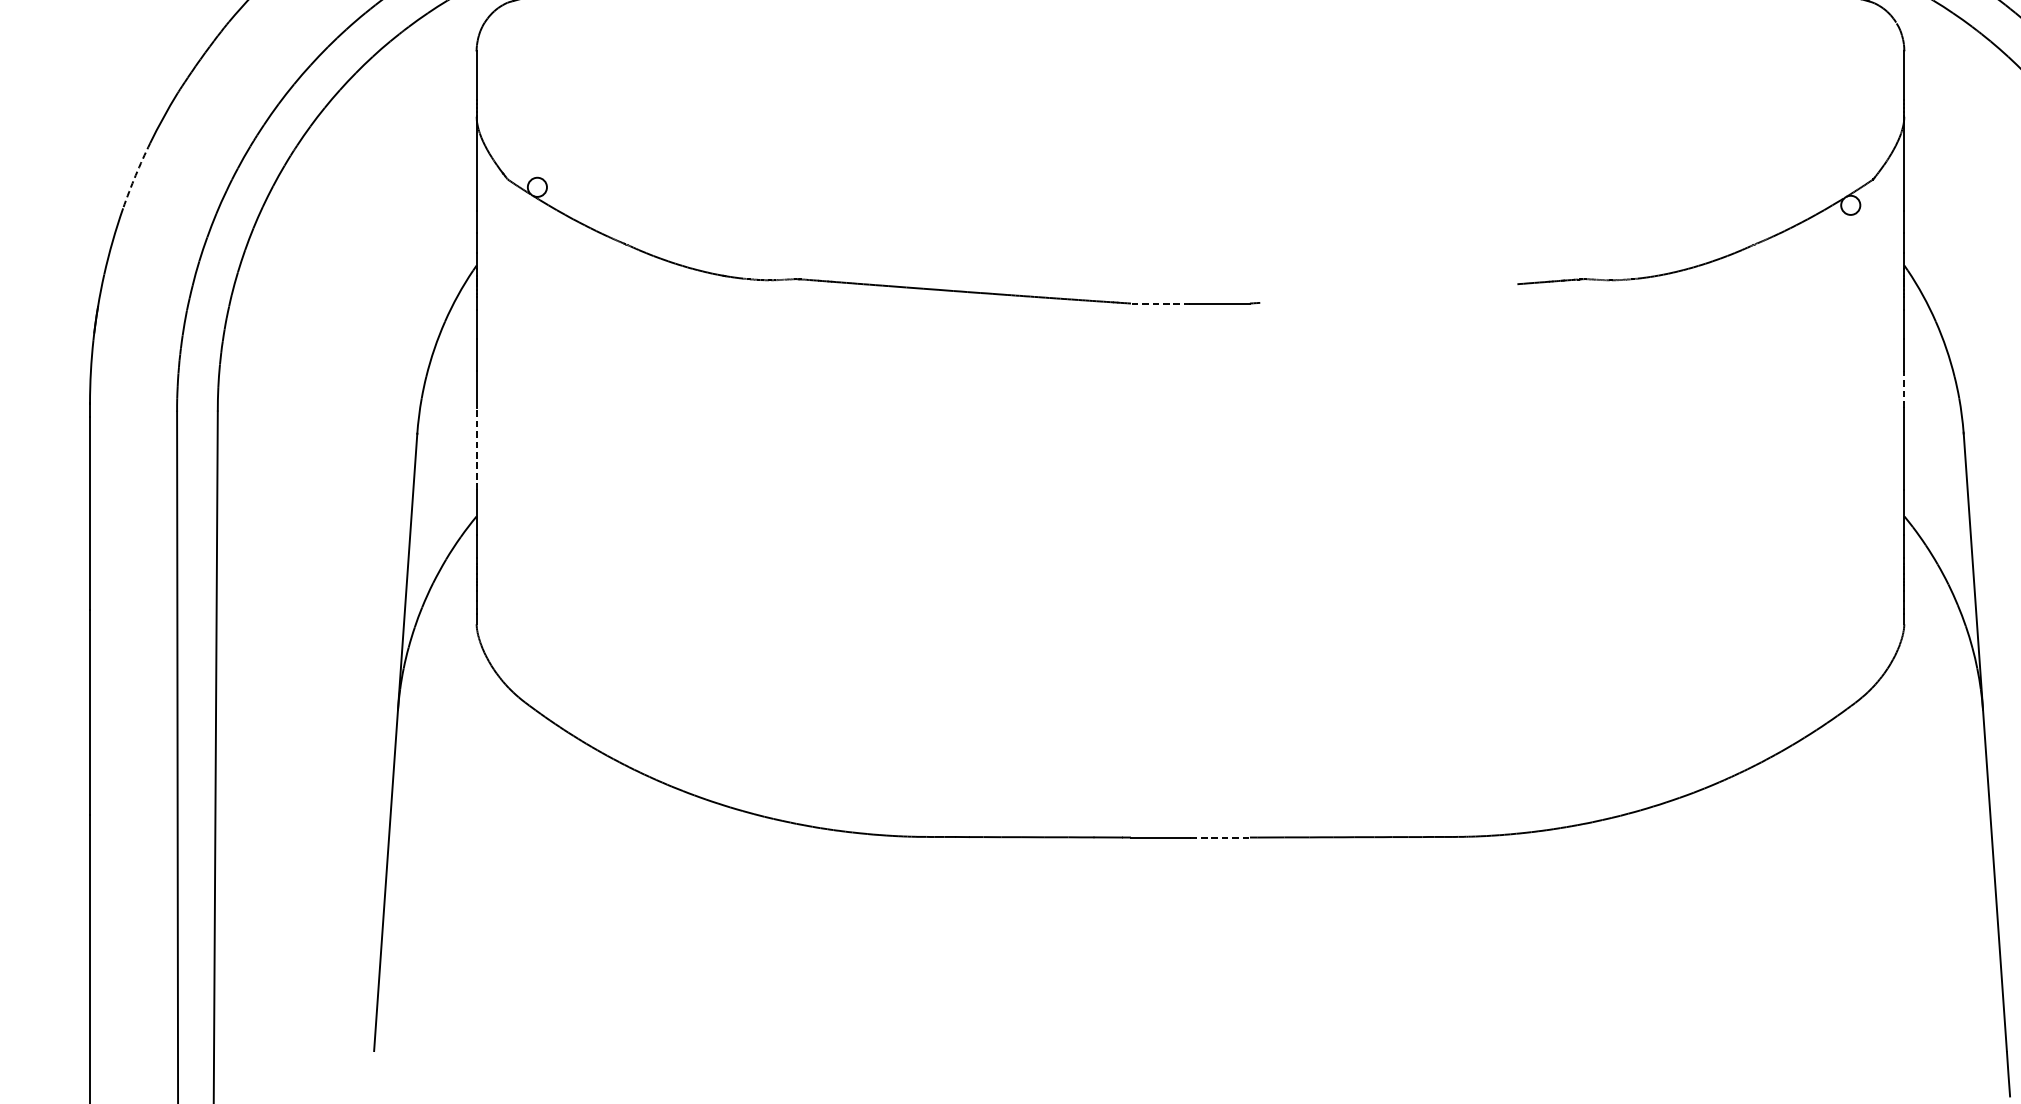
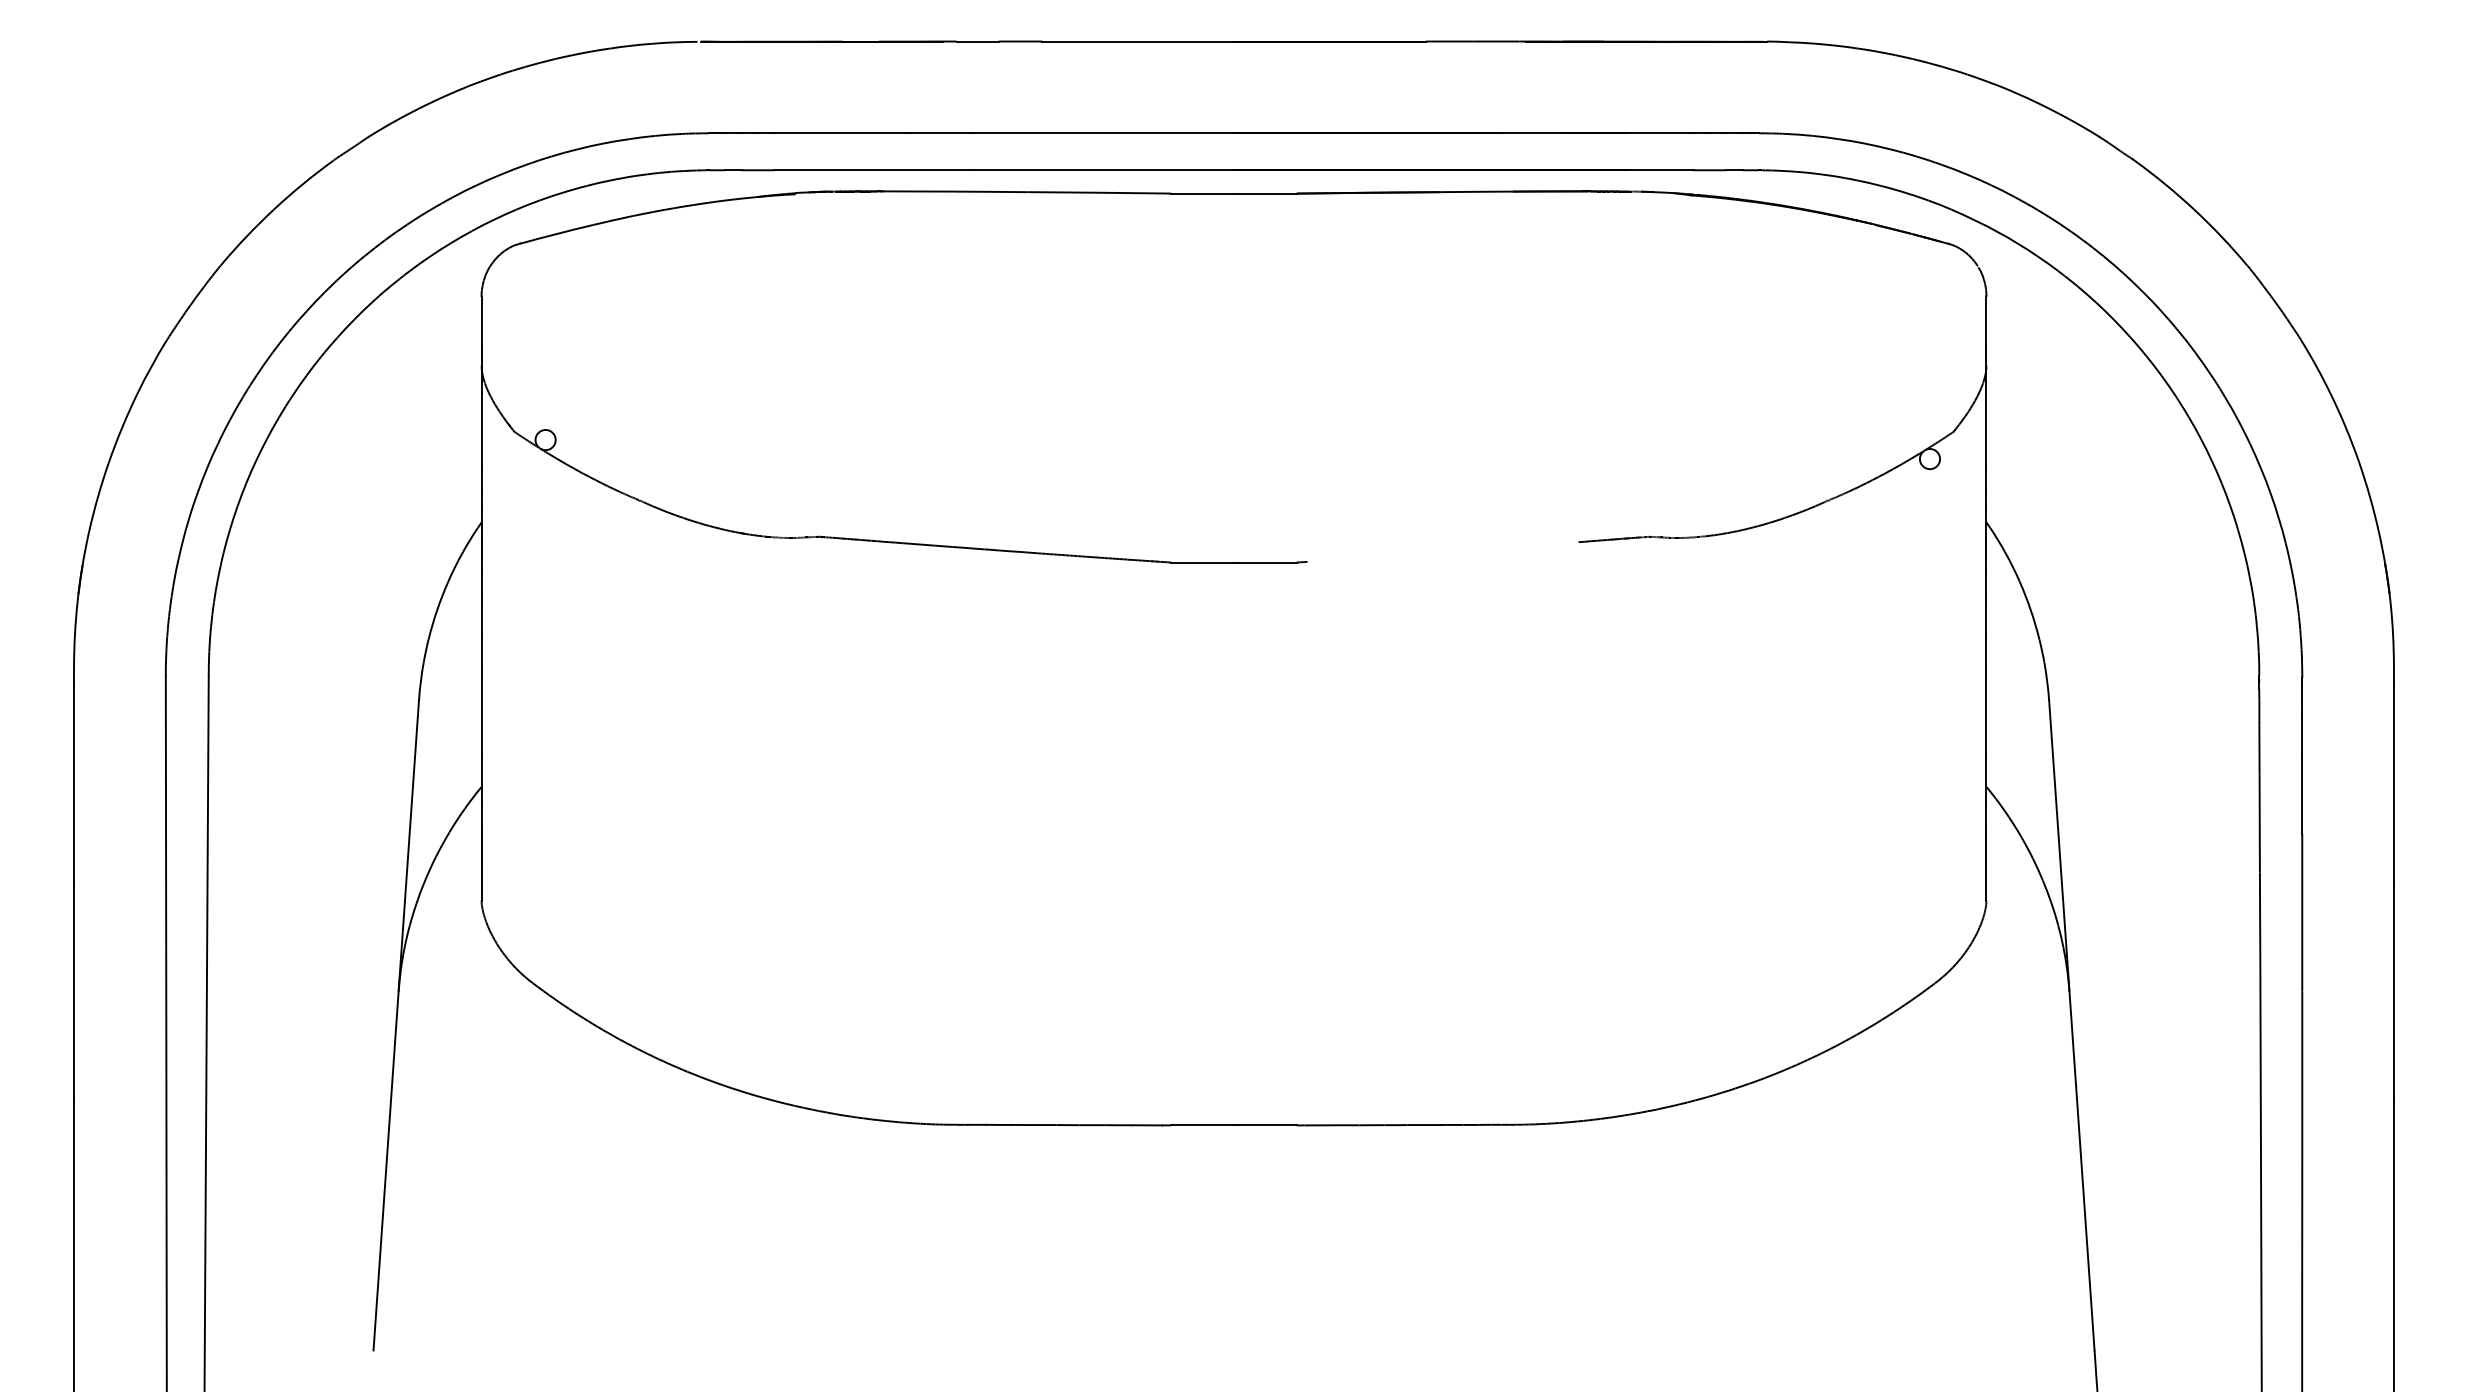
arc: (135, 175) -> (122, 427), dashed -> solid
line: (1160, 303) -> (1202, 562), dashed -> solid
line: (1904, 388) -> (1986, 652), dashed -> solid
line: (476, 448) -> (481, 715), dashed -> solid
line: (1220, 837) -> (1265, 1125), dashed -> solid

